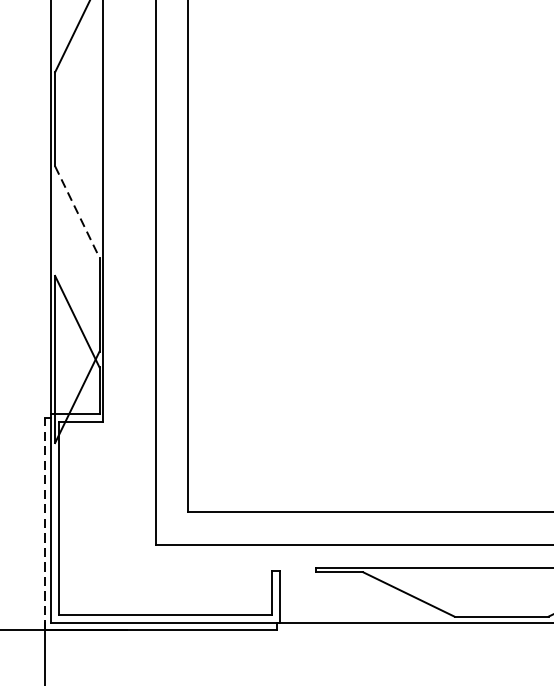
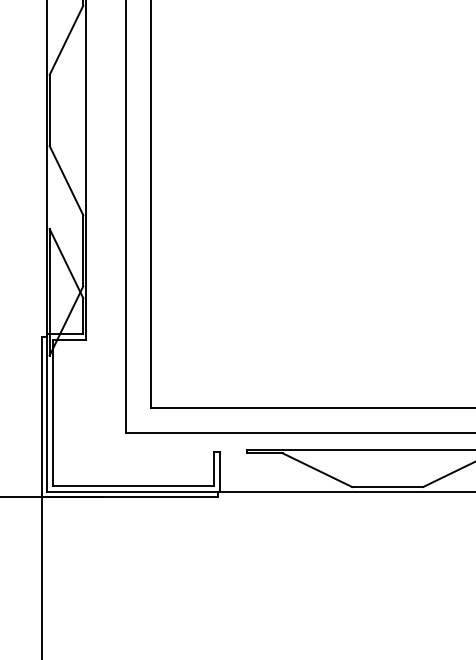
line: (77, 213) -> (66, 181), dashed -> solid
line: (44, 523) -> (41, 416), dashed -> solid

